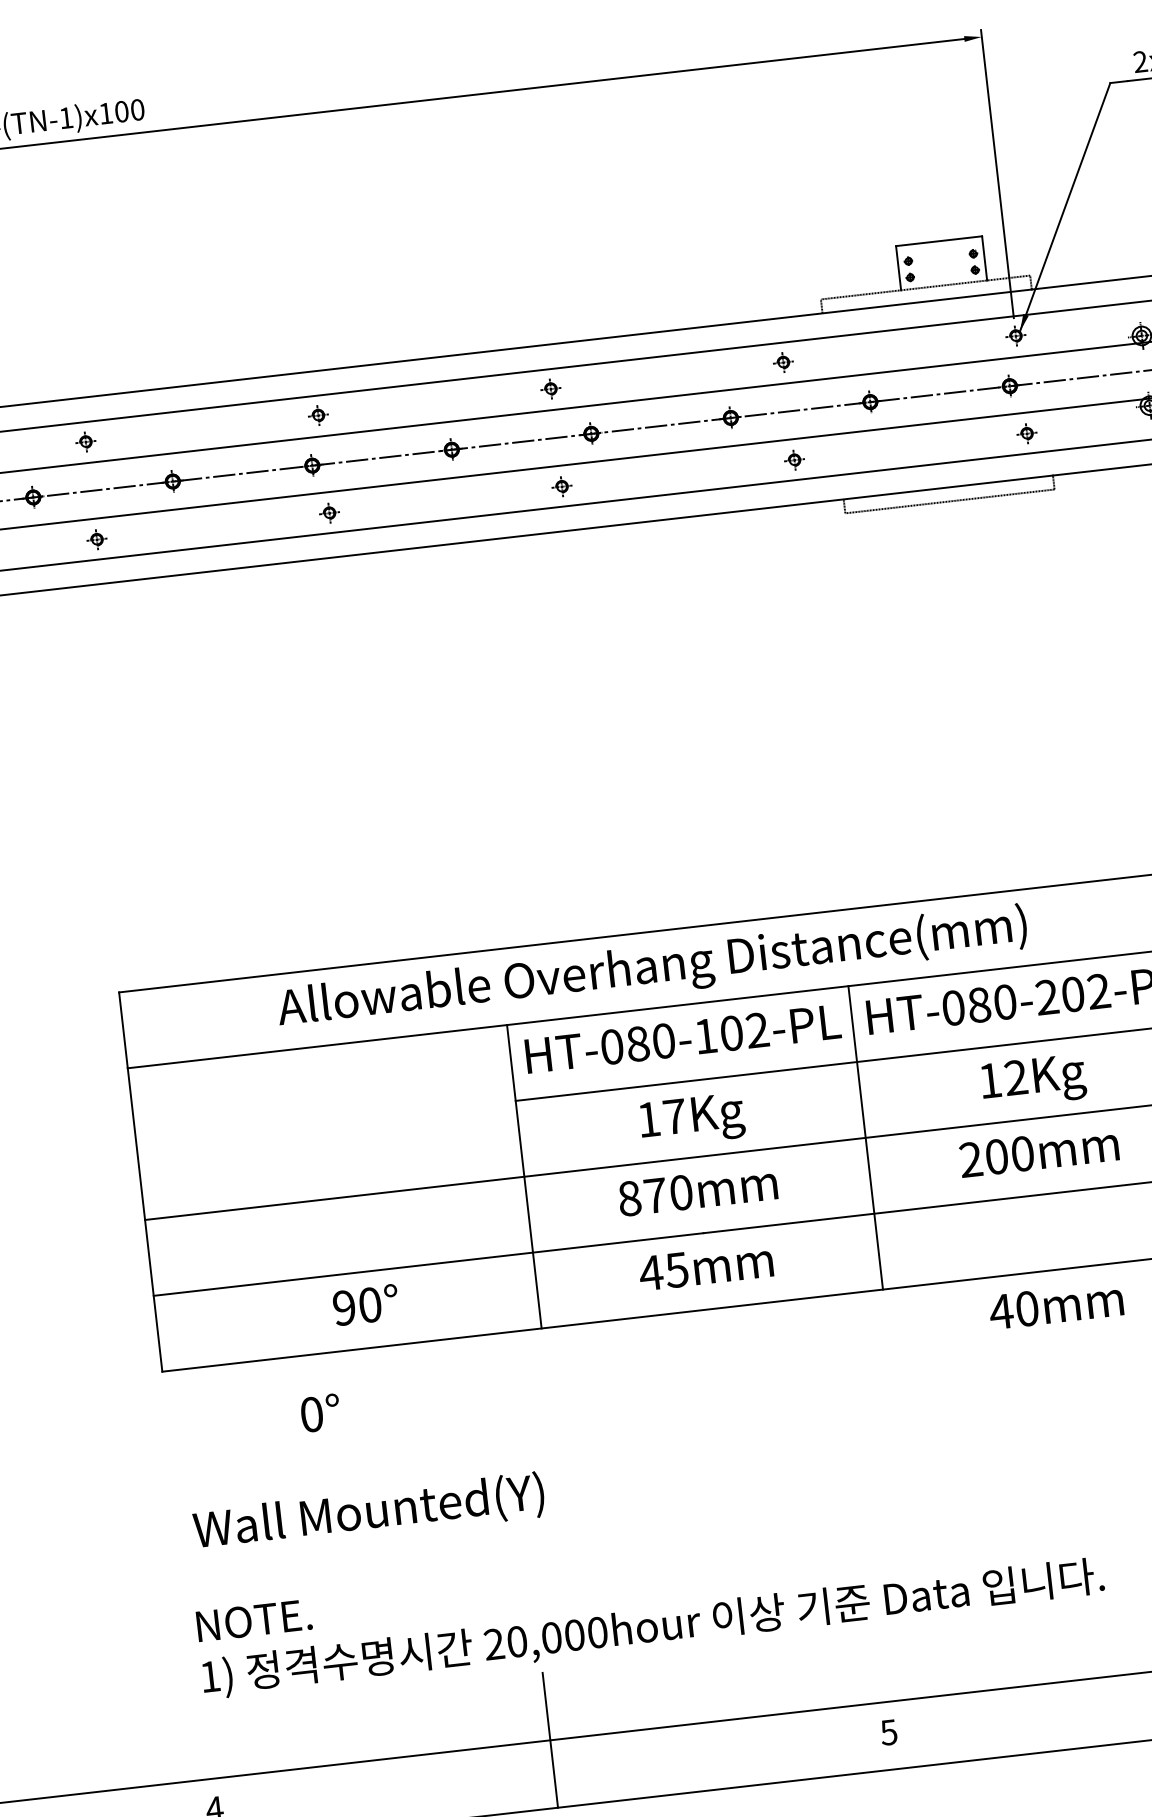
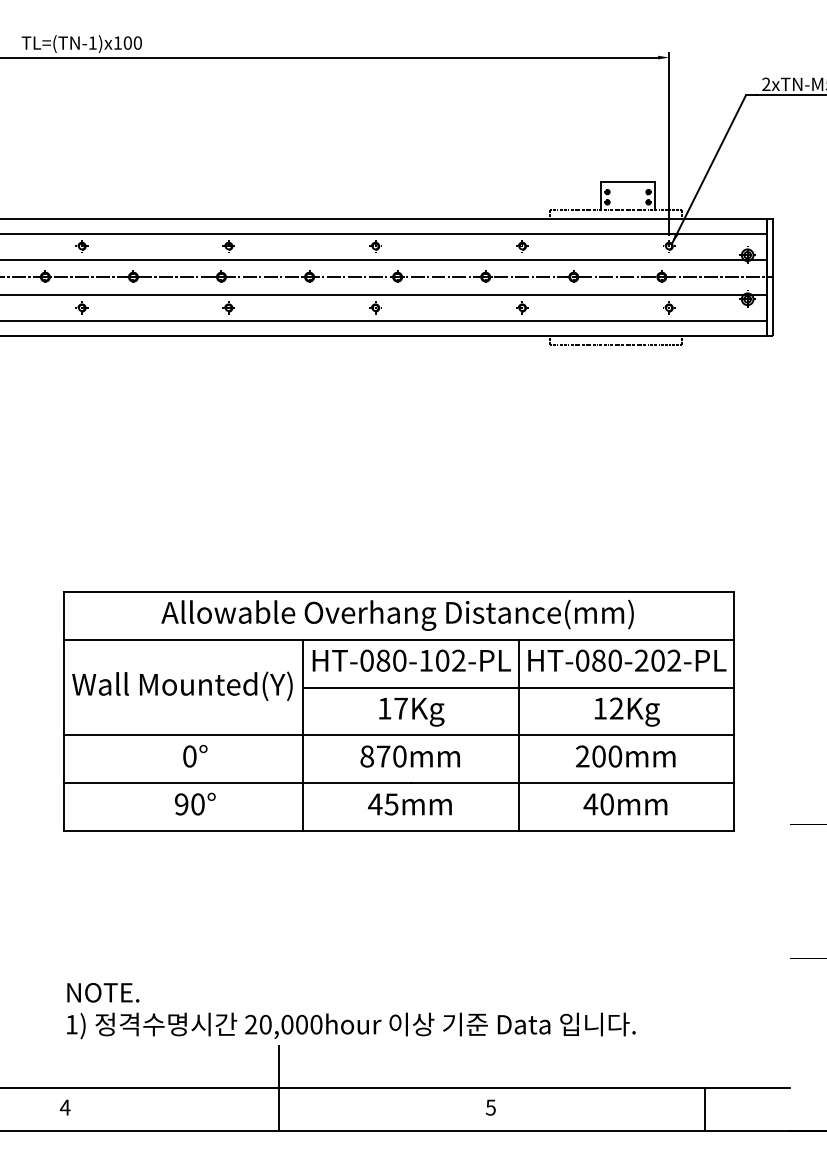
text: (1056, 1305) -> (625, 804), moved
text: (320, 1411) -> (195, 755), moved
text: (369, 1512) -> (182, 685), moved

